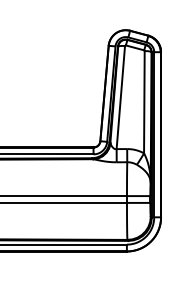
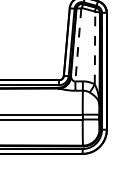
line: (120, 97) -> (78, 44), solid -> dashed
line: (144, 101) -> (95, 47), solid -> dashed

